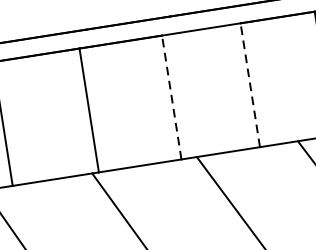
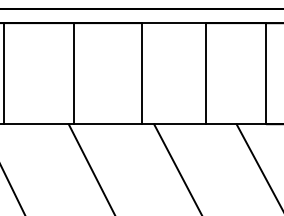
line: (250, 85) -> (205, 73), dashed -> solid
line: (171, 97) -> (141, 73), dashed -> solid

